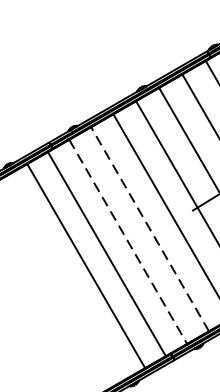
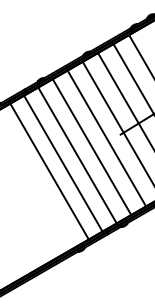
line: (149, 228) -> (91, 146), dashed -> solid
line: (128, 241) -> (77, 155), dashed -> solid

